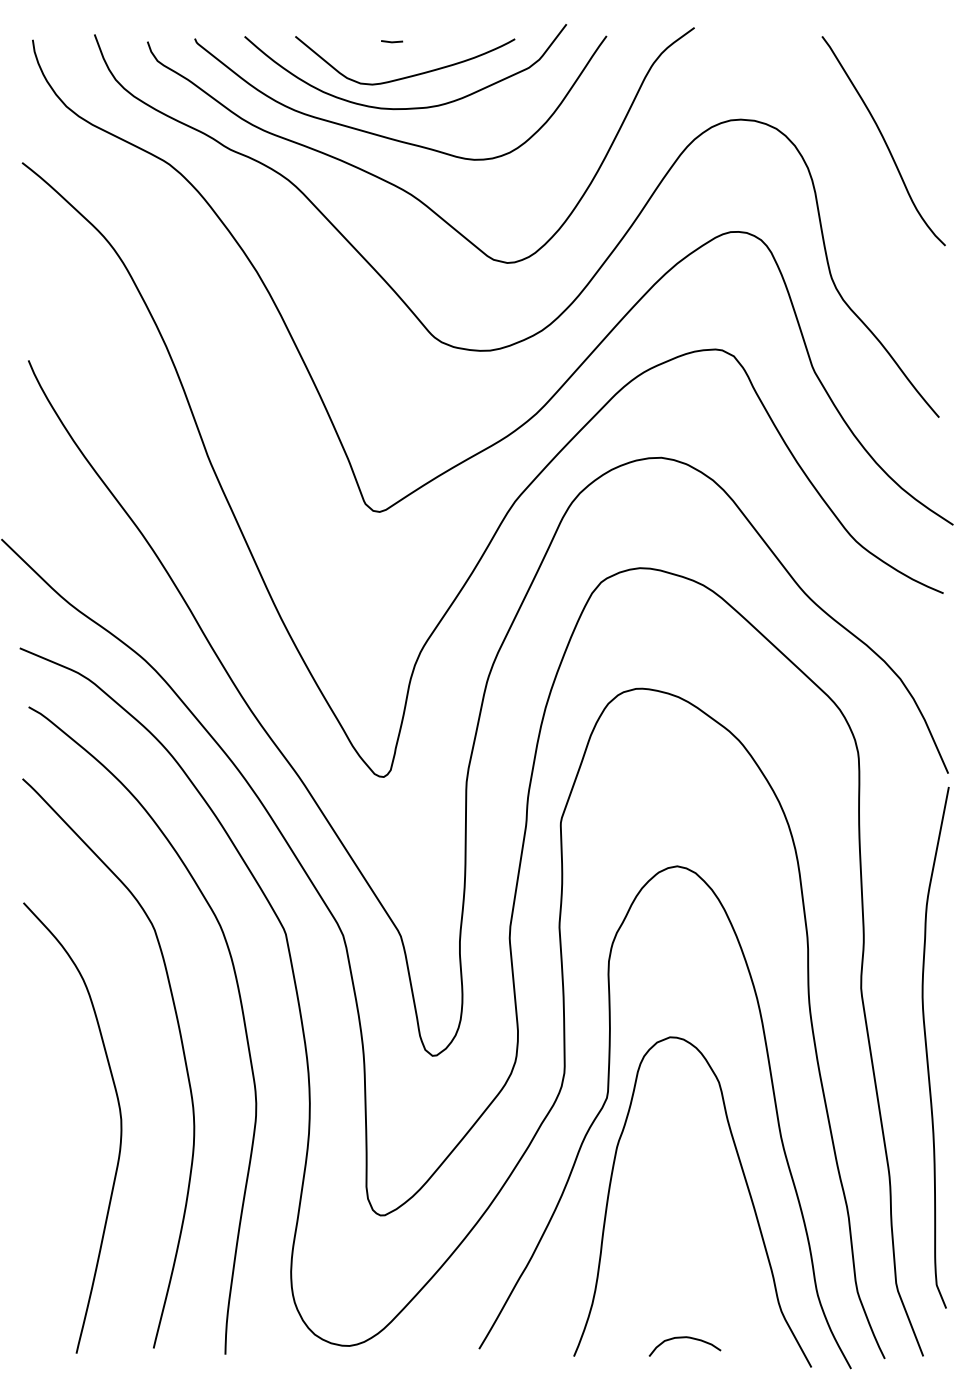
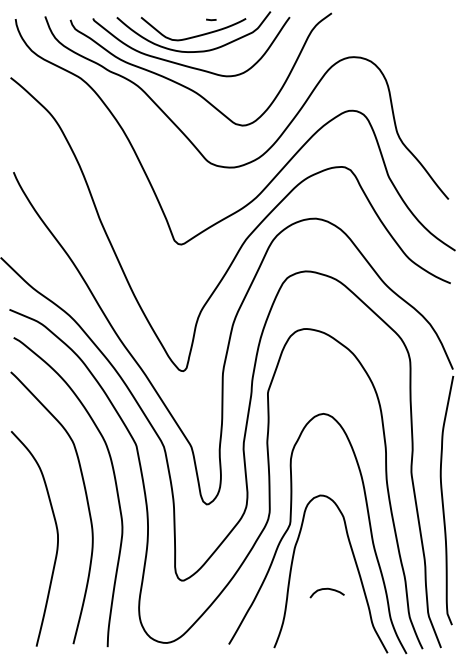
line: (392, 40) -> (211, 19), moved
curve: (884, 141) -> (422, 67), removed
curve: (683, 1338) -> (326, 589), moved

